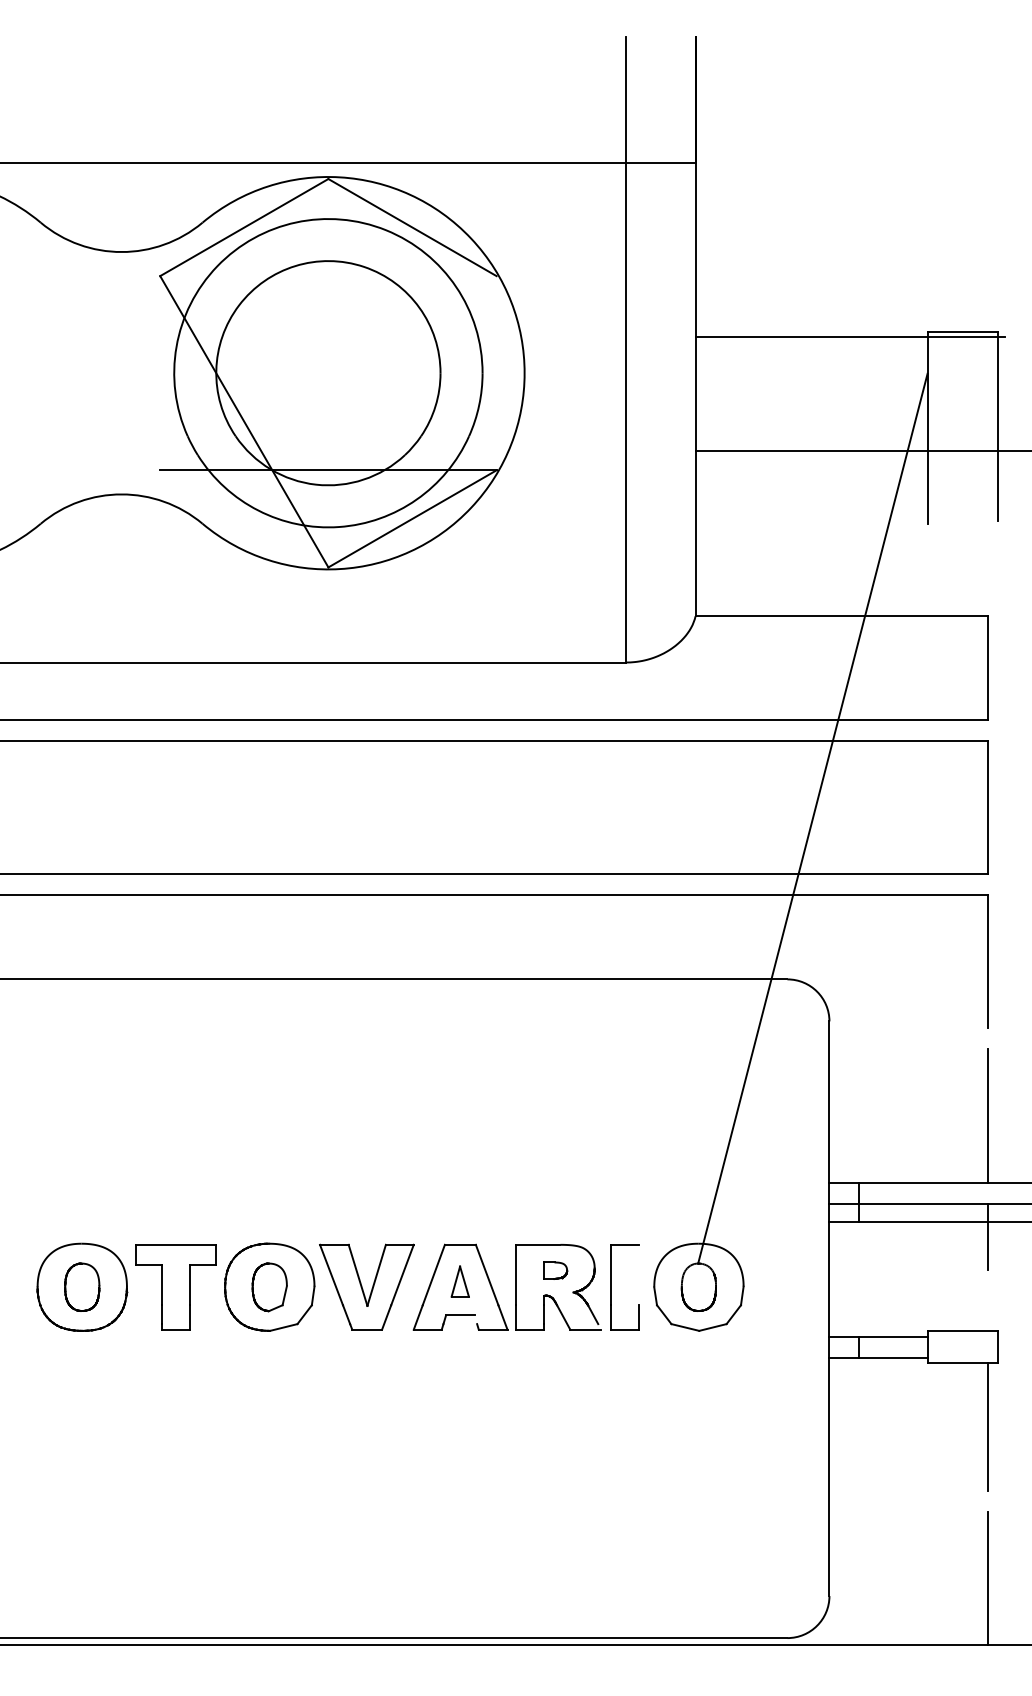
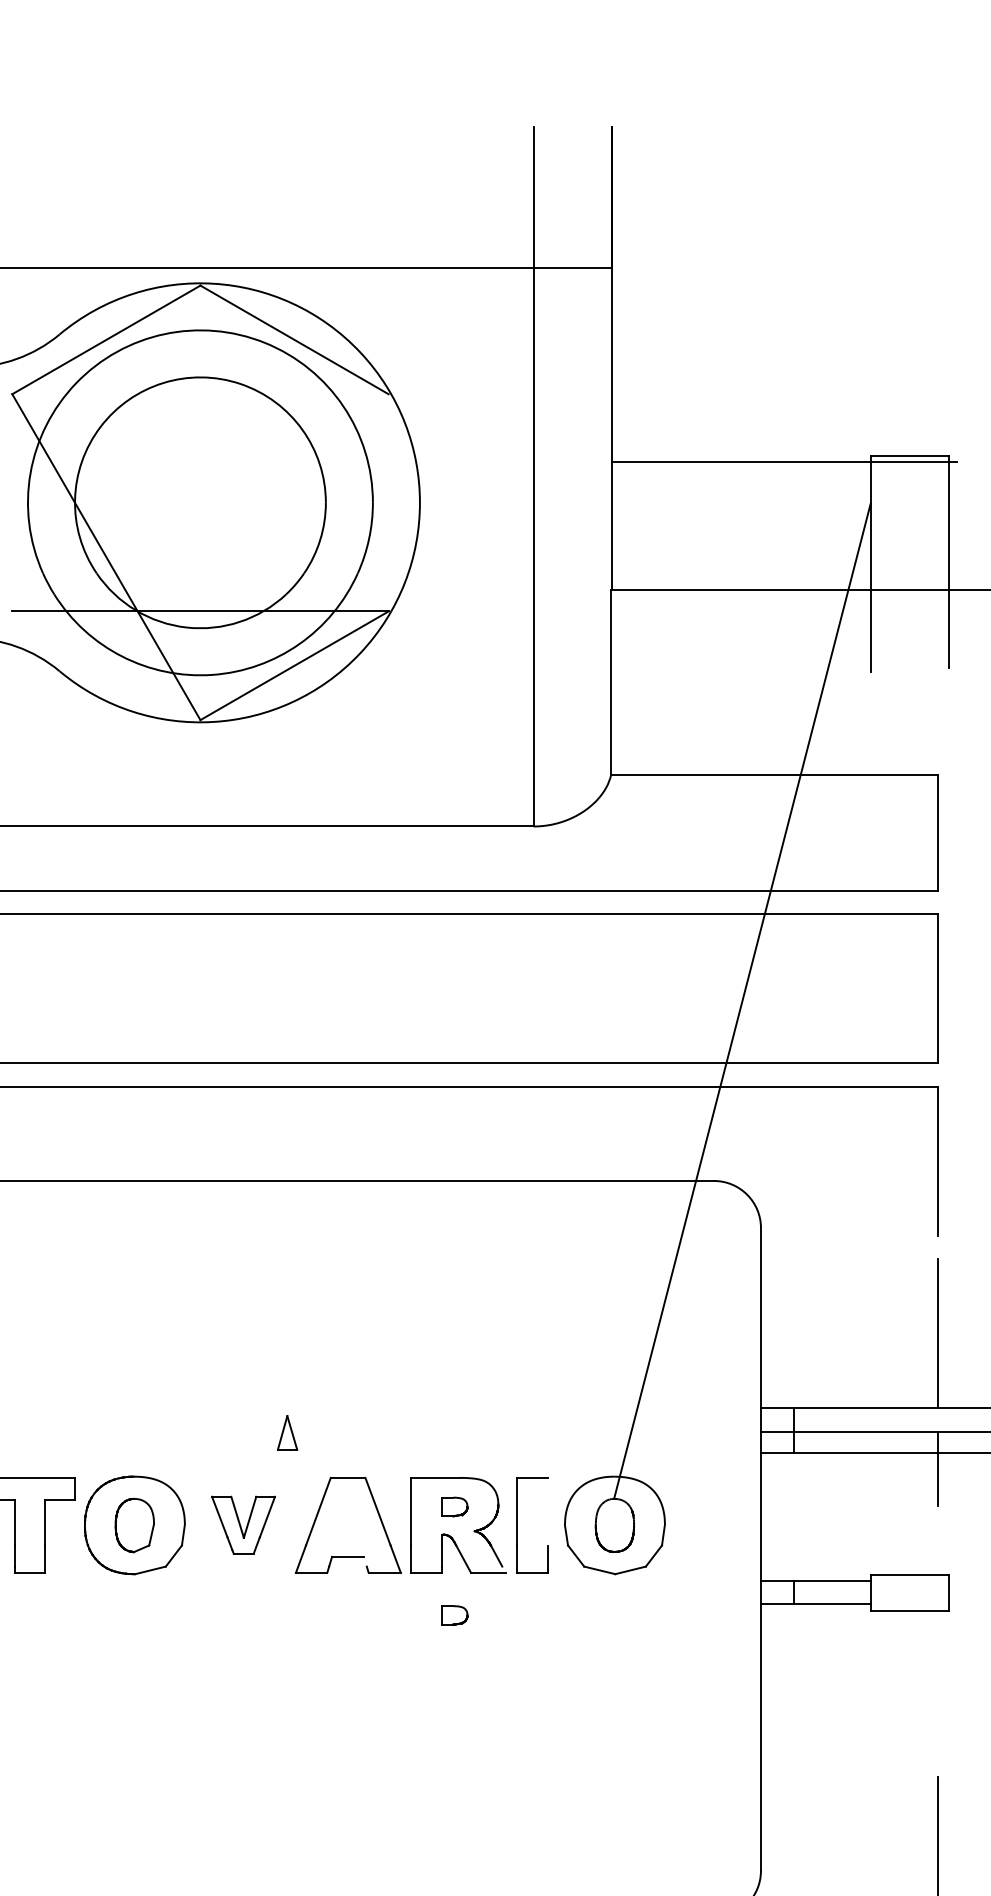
part: (459, 1281) -> (286, 1432), moved
part: (366, 1286) -> (243, 1524), size x0.6
part: (555, 1367) -> (454, 1615), added
line: (987, 1426) -> (937, 1681), removed

